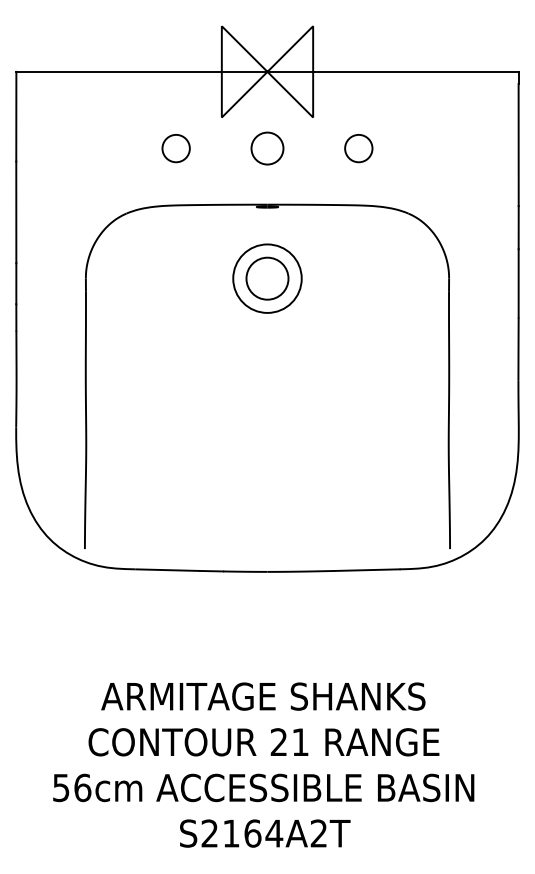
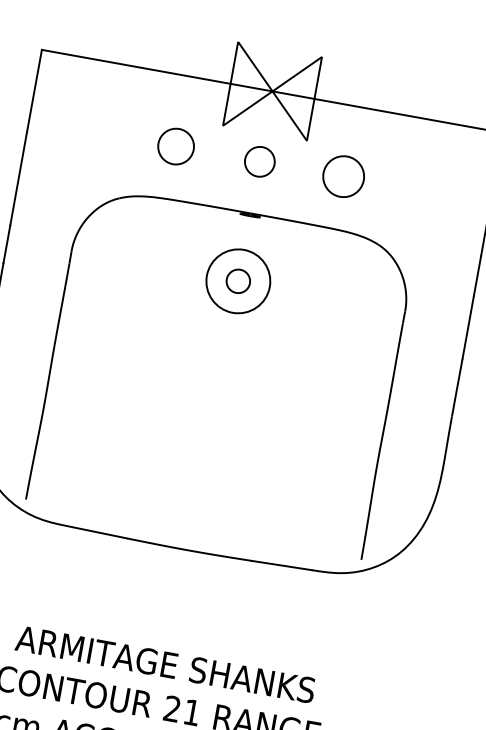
circle: (175, 148) -> (175, 146), size x1.4
circle: (358, 148) -> (343, 176), size x1.6
circle: (267, 278) -> (238, 281), size x0.6

